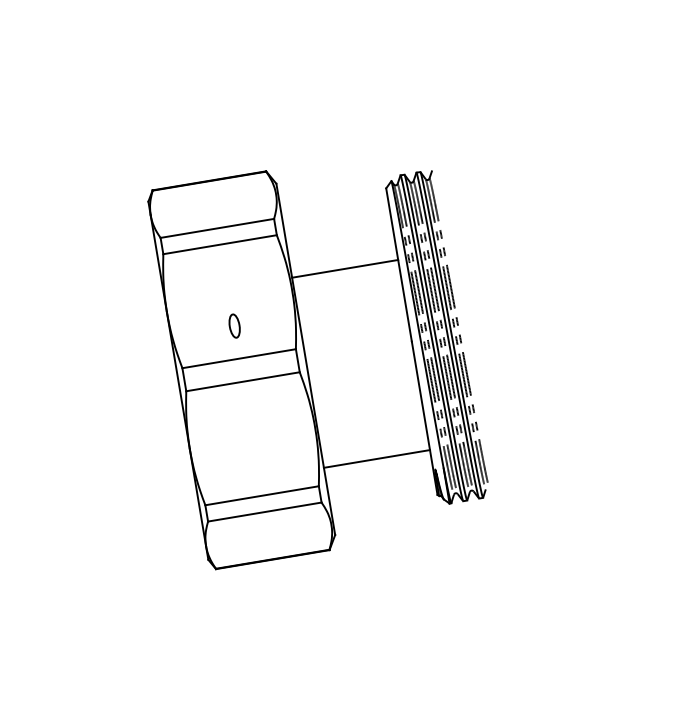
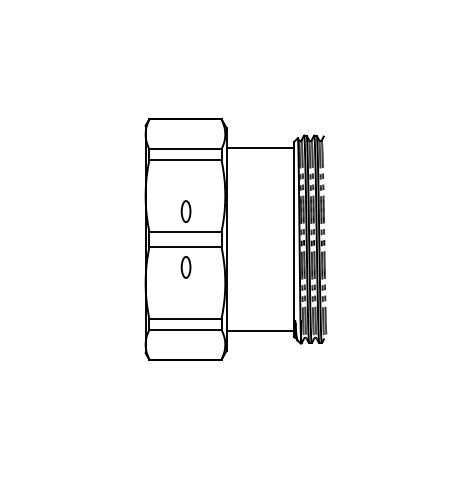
line: (343, 268) -> (259, 147), moved
part: (233, 326) -> (185, 211), size x1.43
part: (248, 414) -> (185, 267), added
line: (375, 459) -> (259, 331), moved

